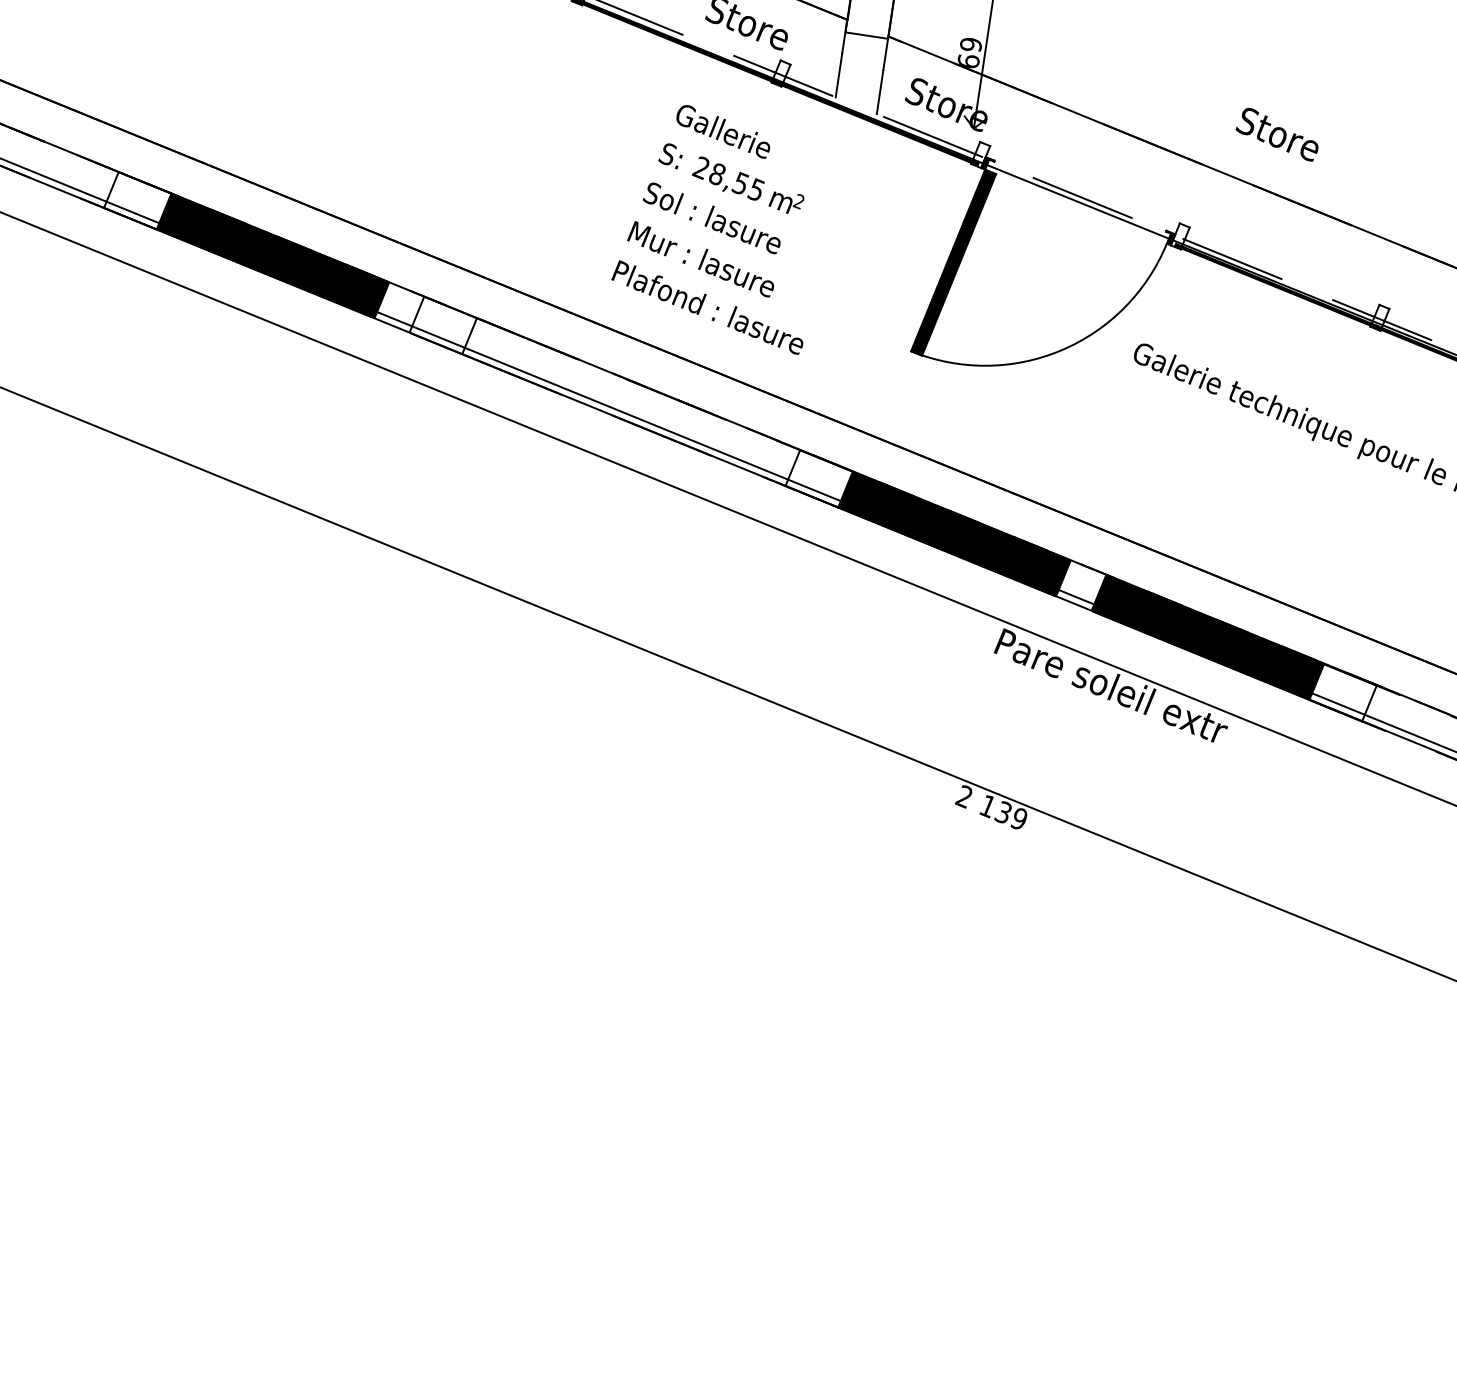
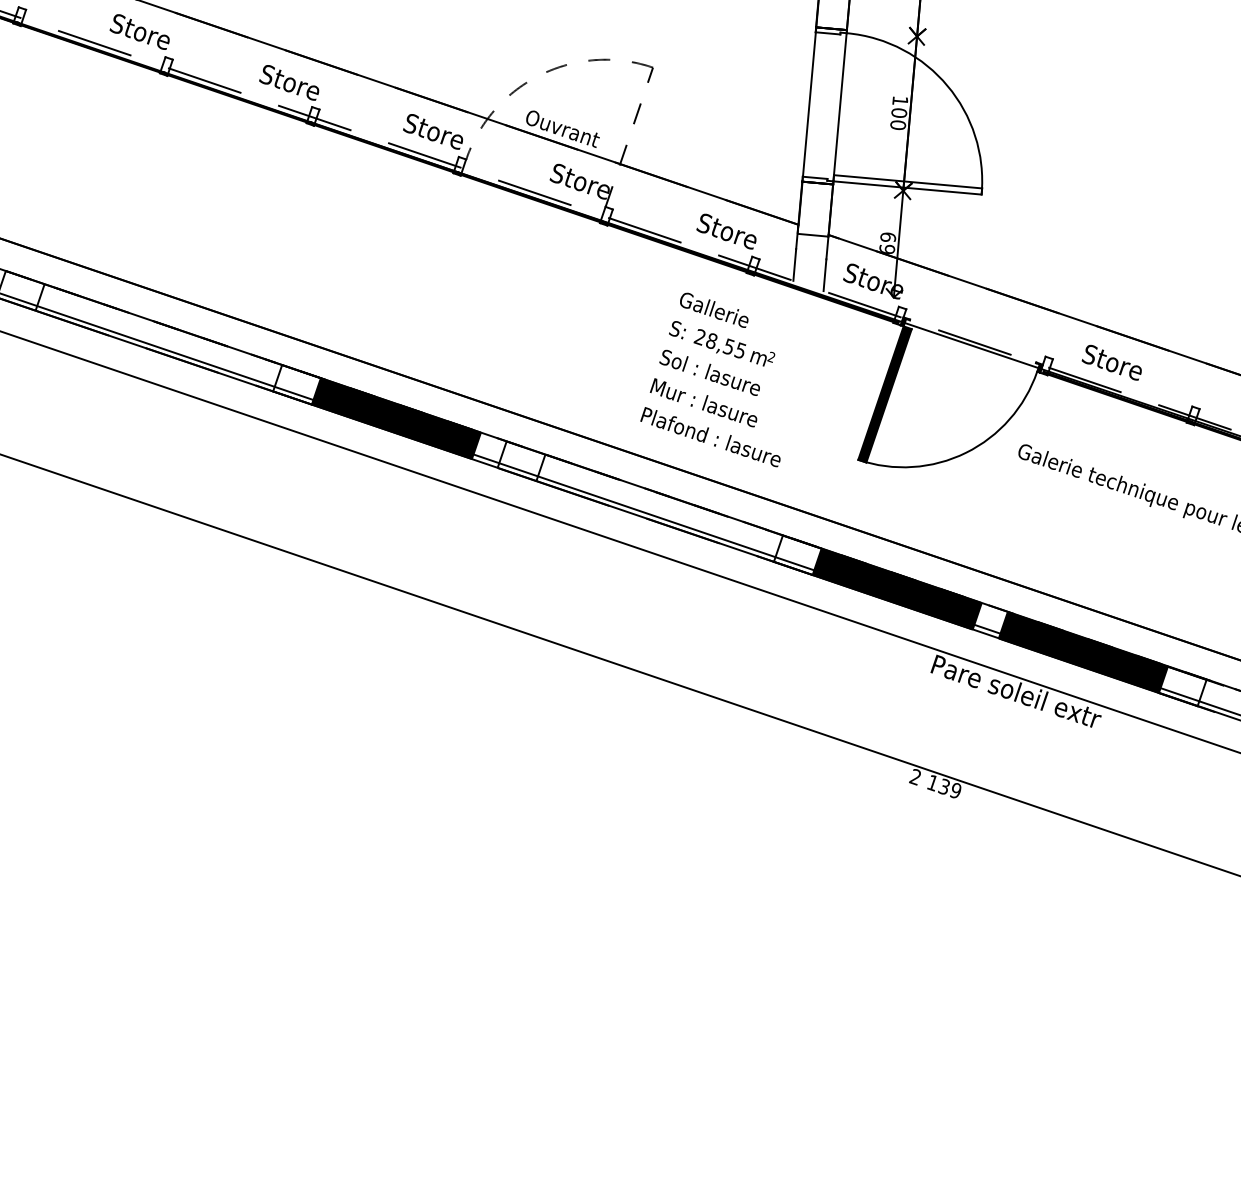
text: (1276, 134) -> (1111, 362), moved

